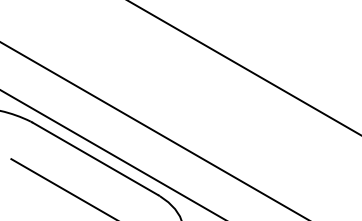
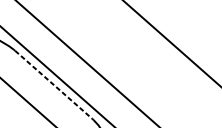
line: (95, 159) -> (53, 85), solid -> dashed

